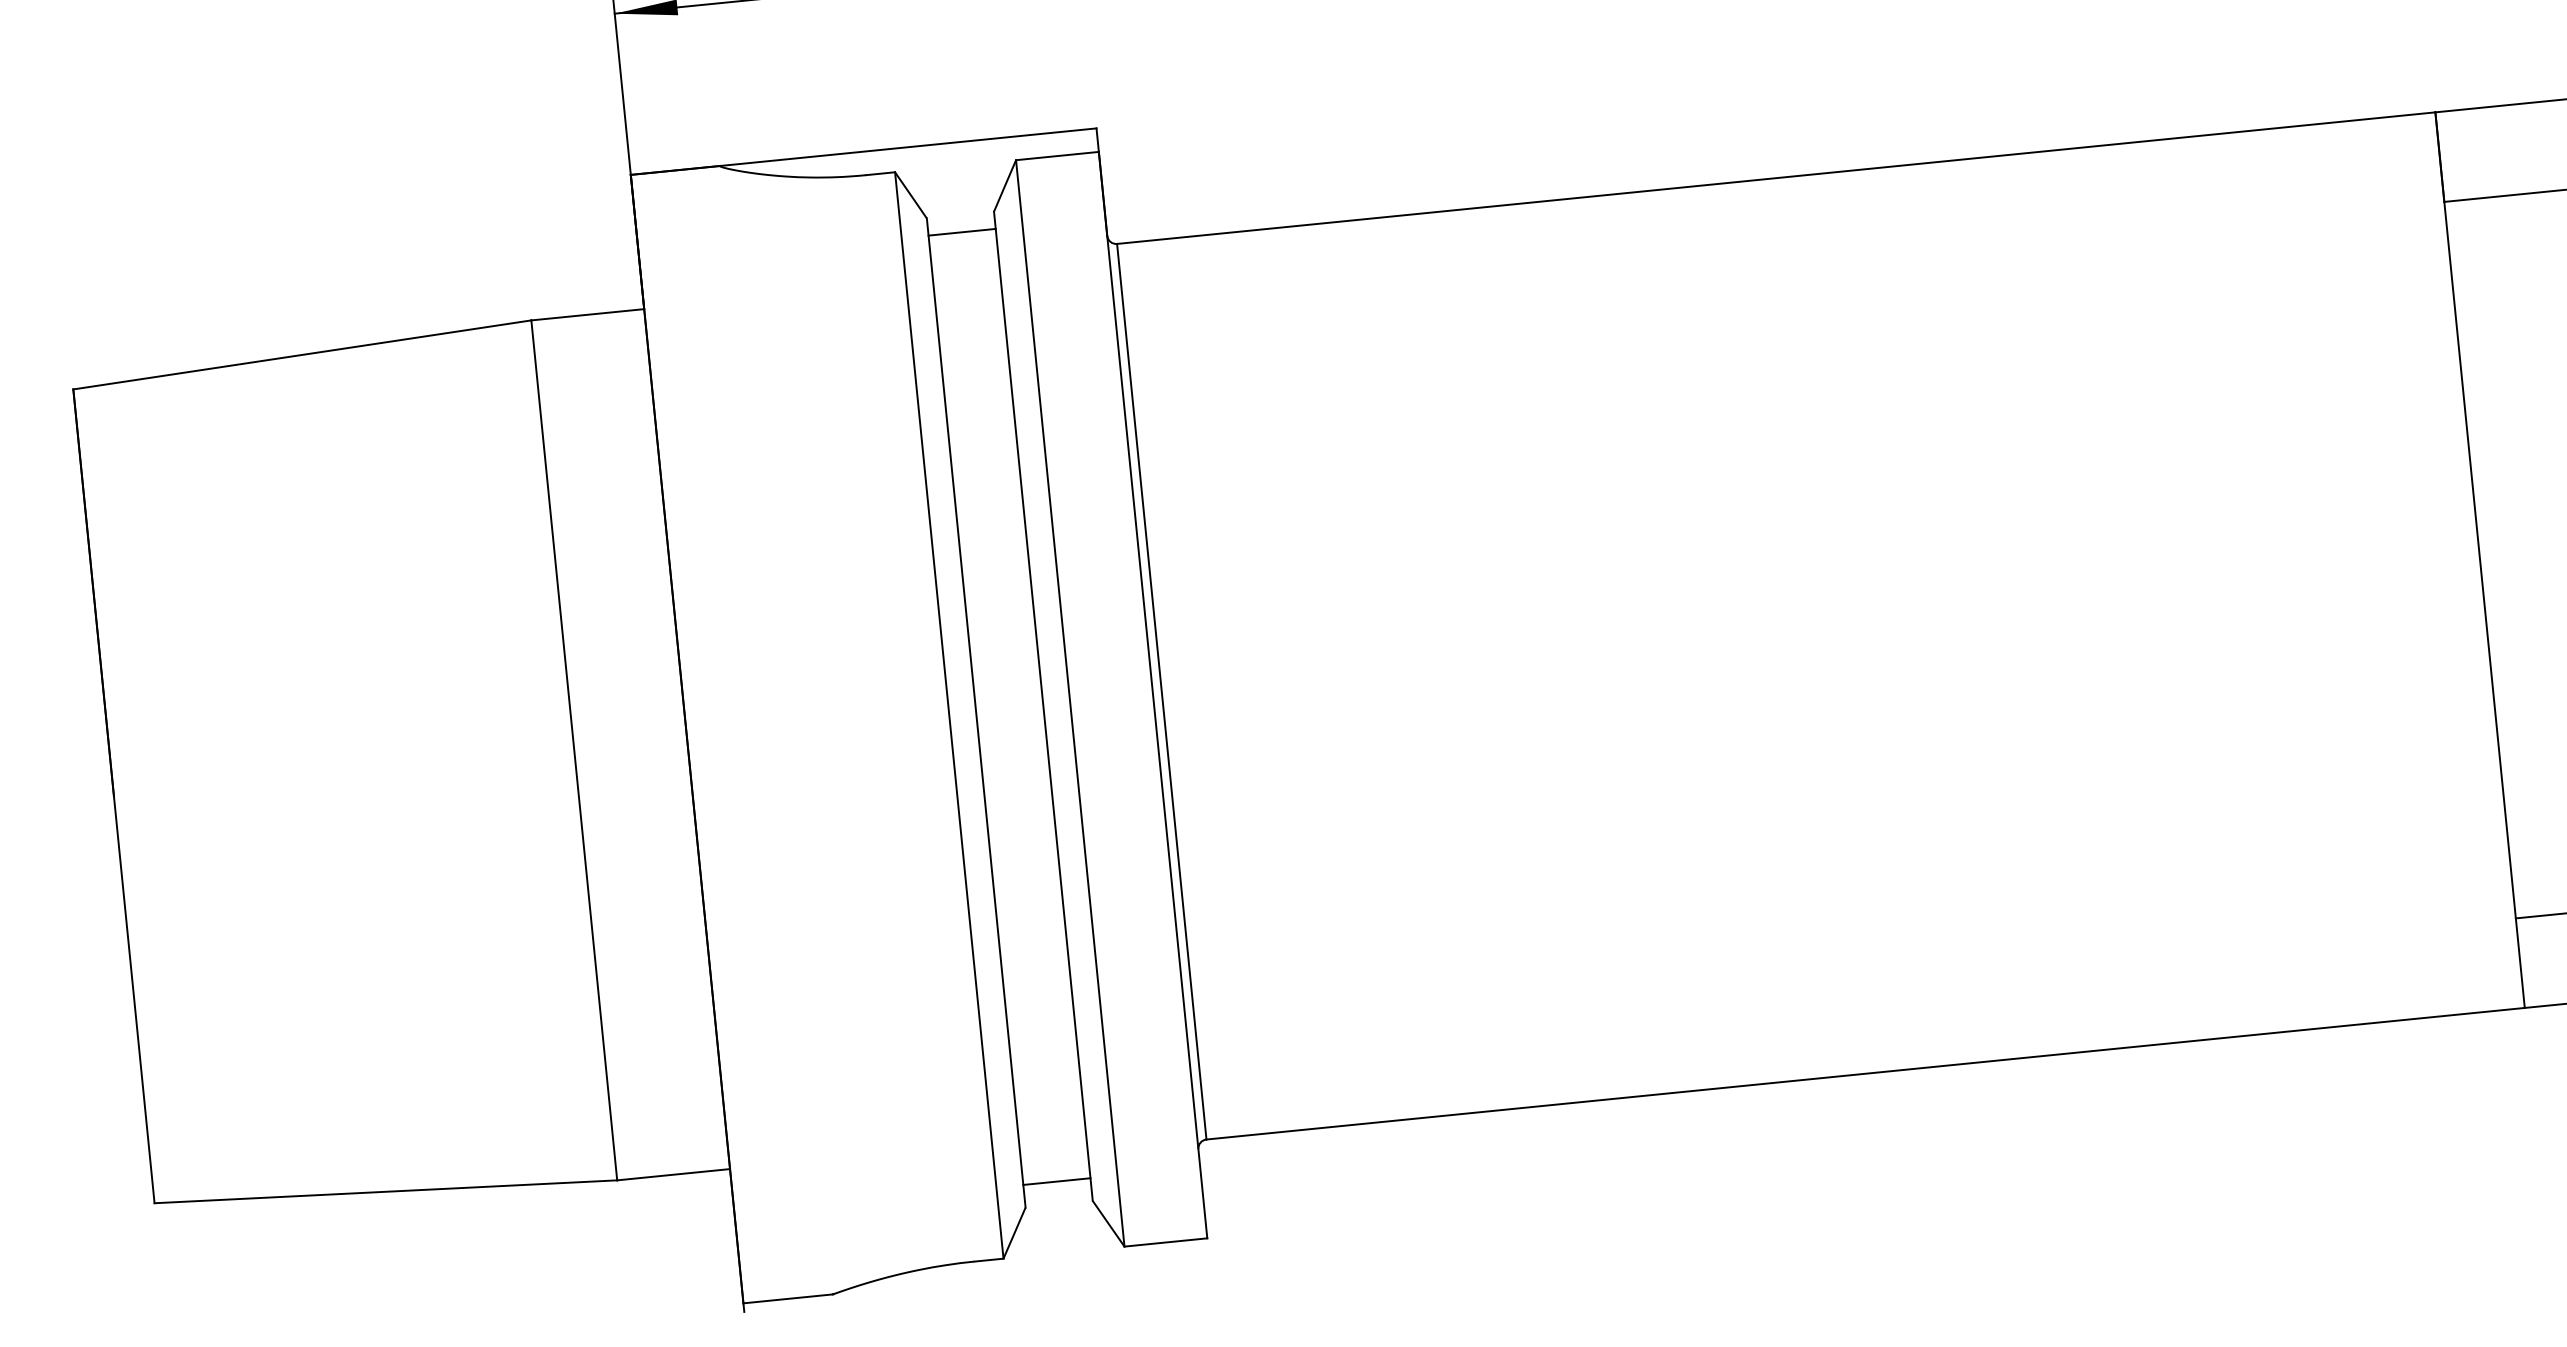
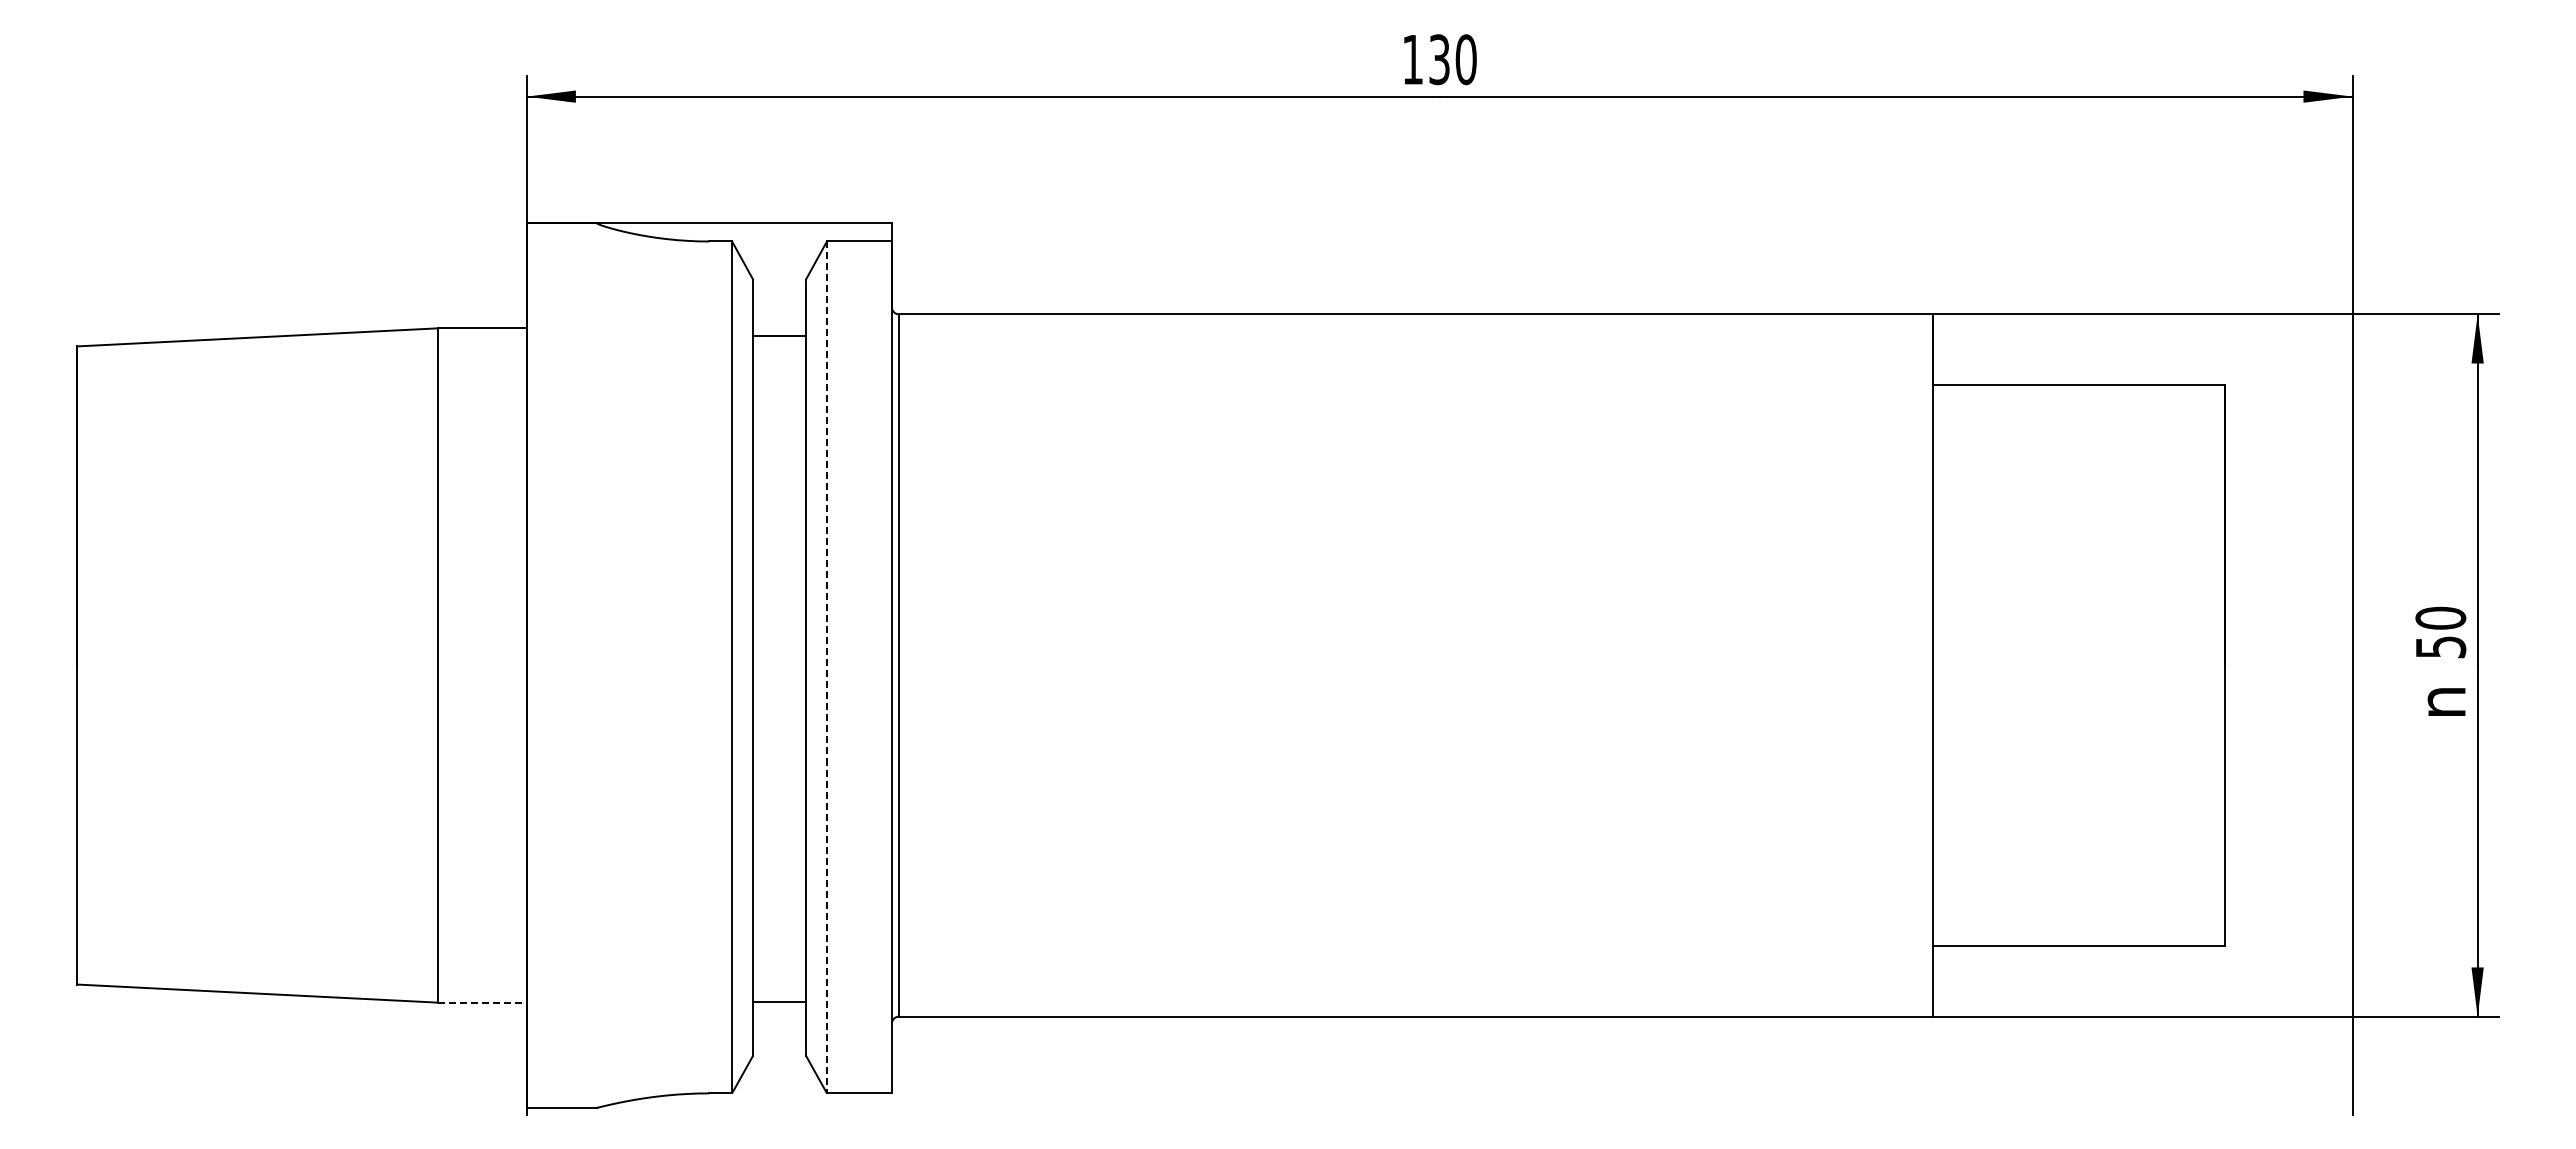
line: (962, 232) -> (779, 336), moved
line: (1069, 703) -> (826, 667), solid -> dashed
line: (673, 1174) -> (482, 1002), solid -> dashed
line: (1056, 1181) -> (779, 1001), moved

